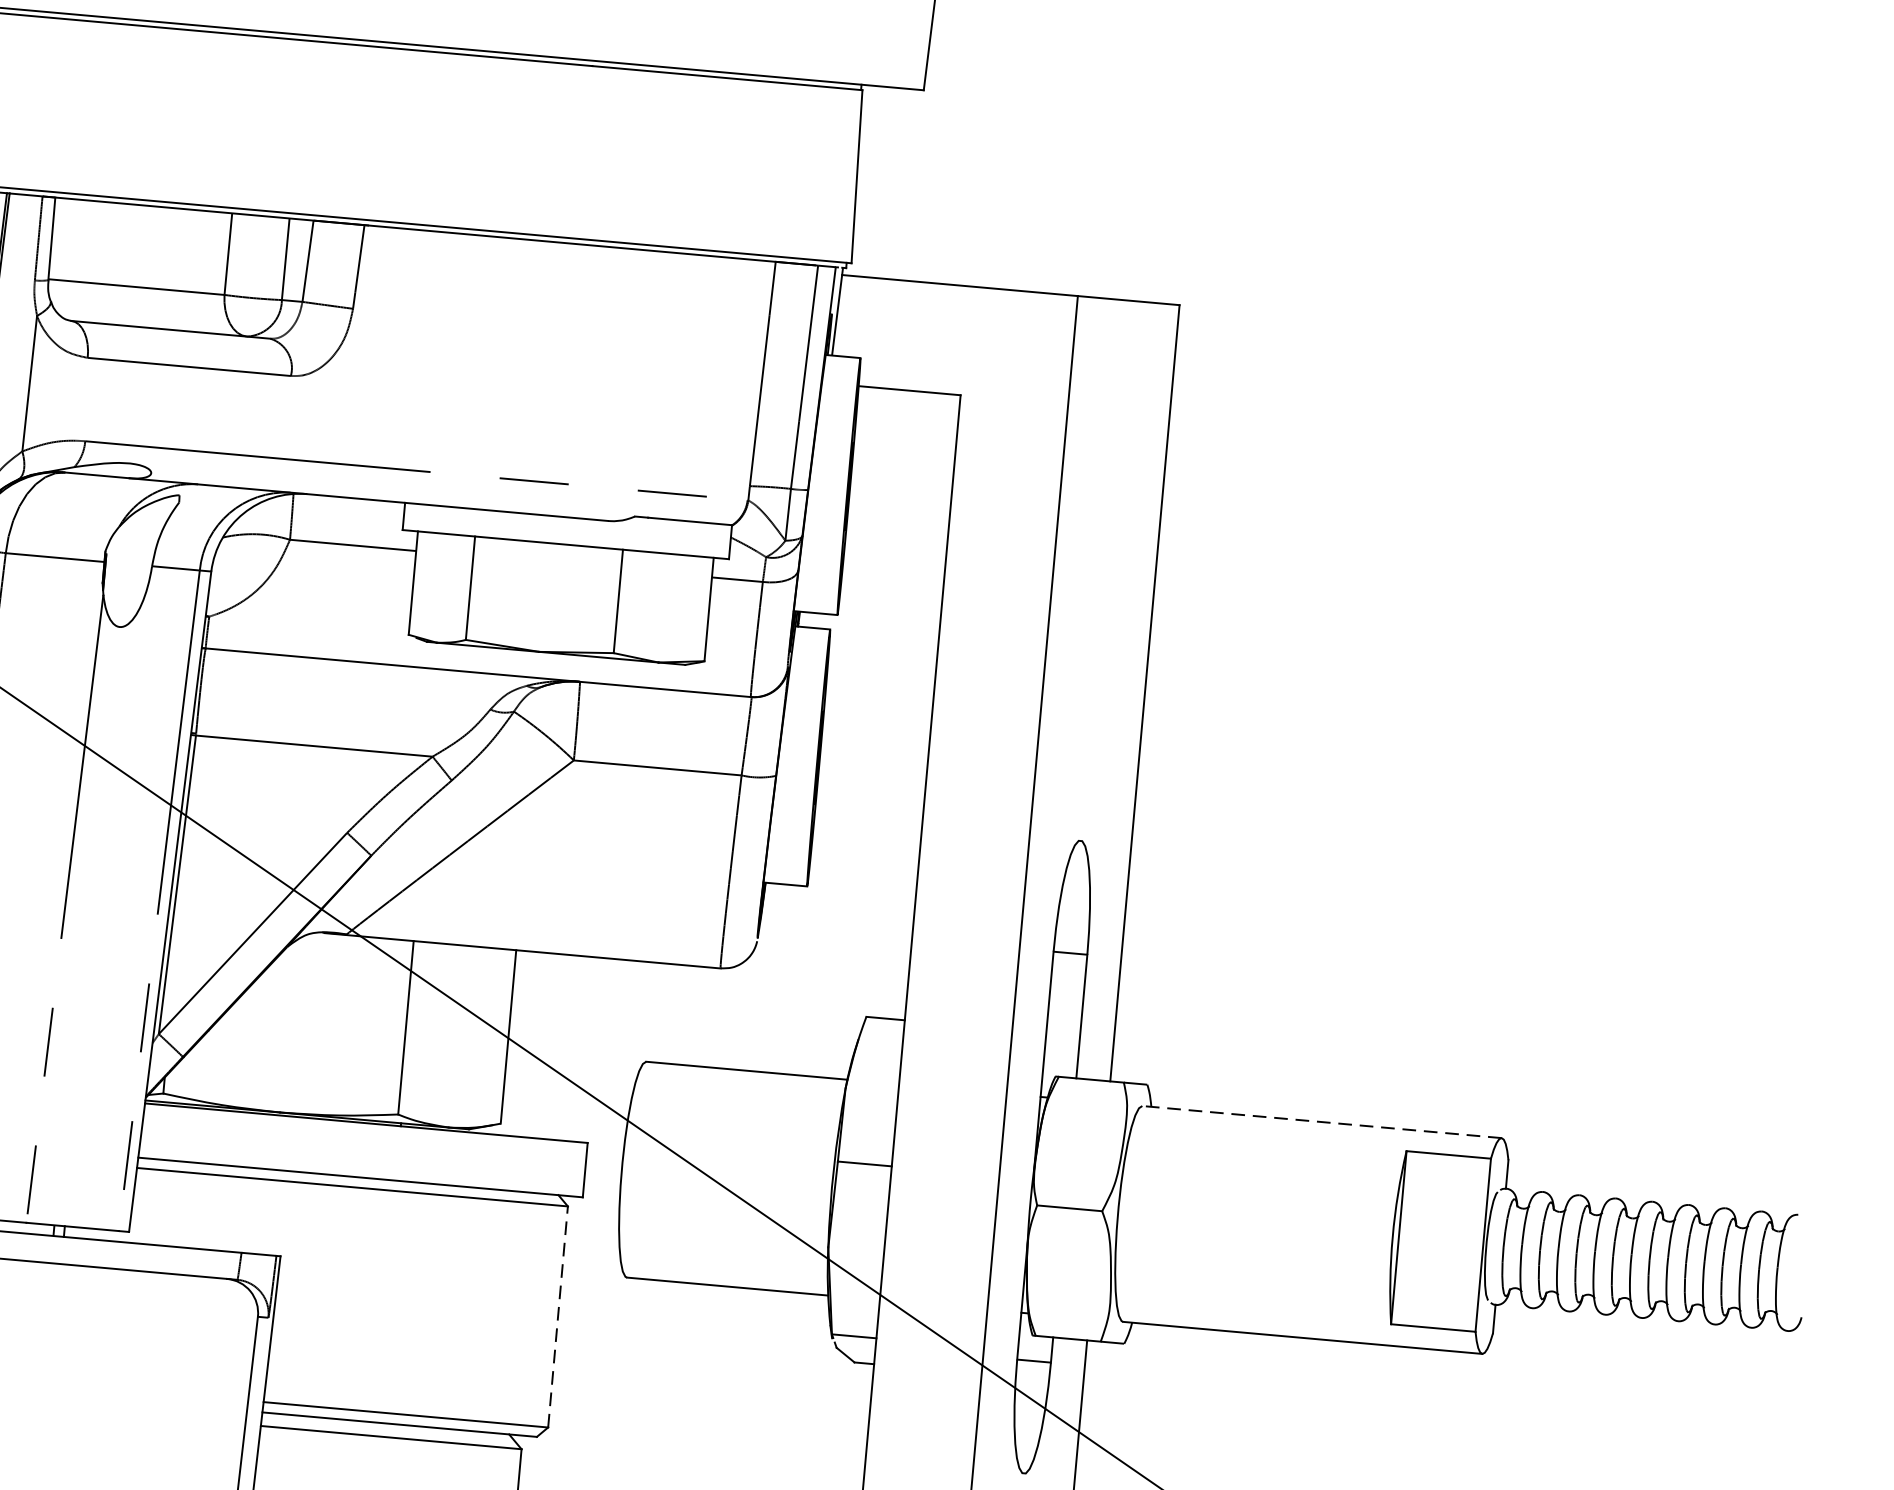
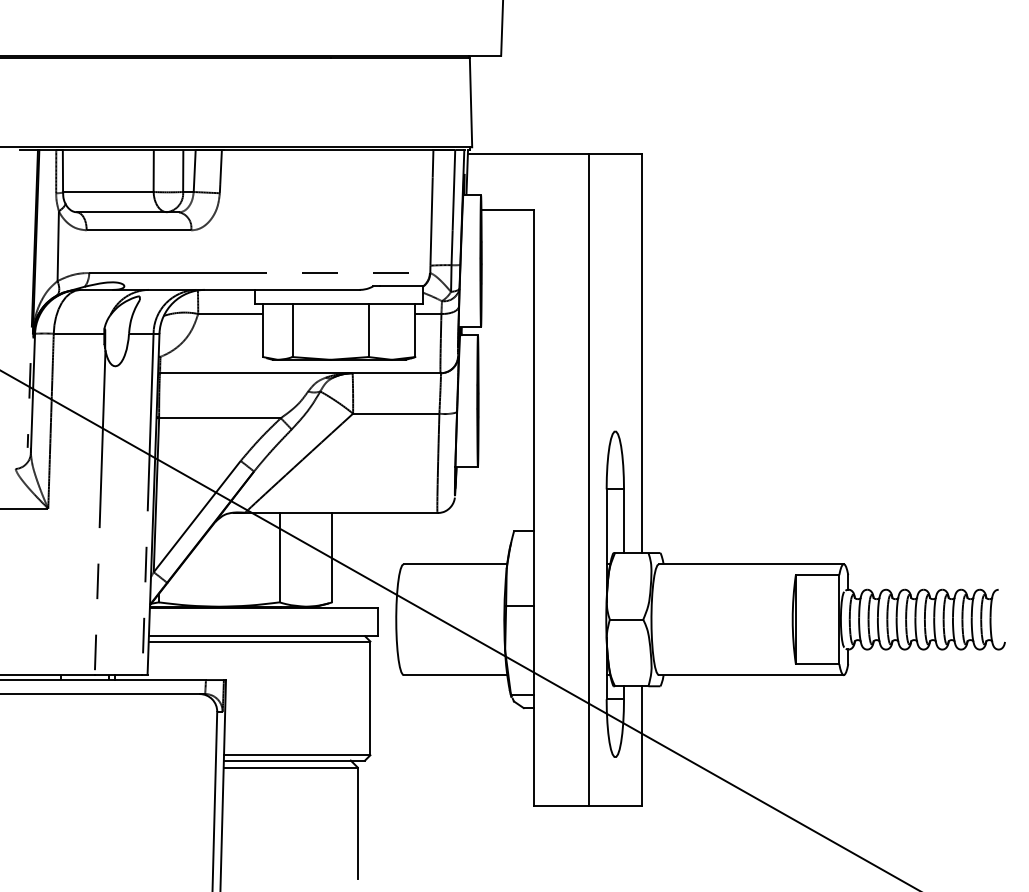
line: (1320, 1122) -> (750, 564), dashed -> solid
line: (558, 1317) -> (370, 698), dashed -> solid

